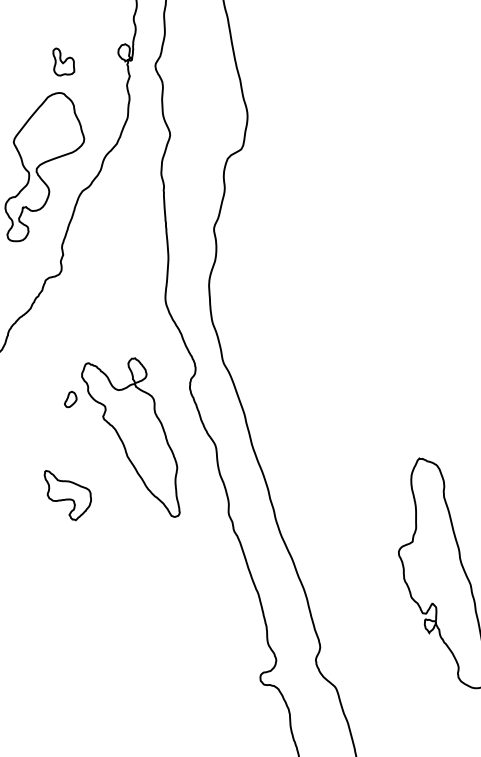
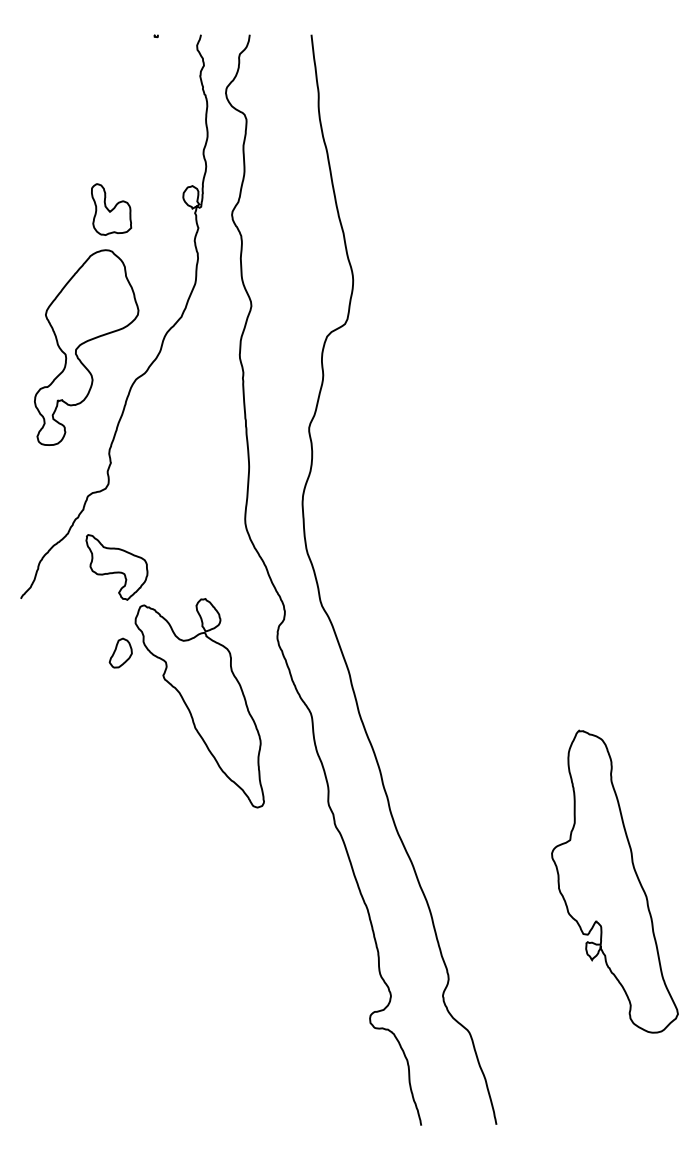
part: (63, 62) -> (111, 209), size x1.43
part: (70, 399) -> (120, 652), size x1.43
part: (67, 495) -> (116, 567), moved

